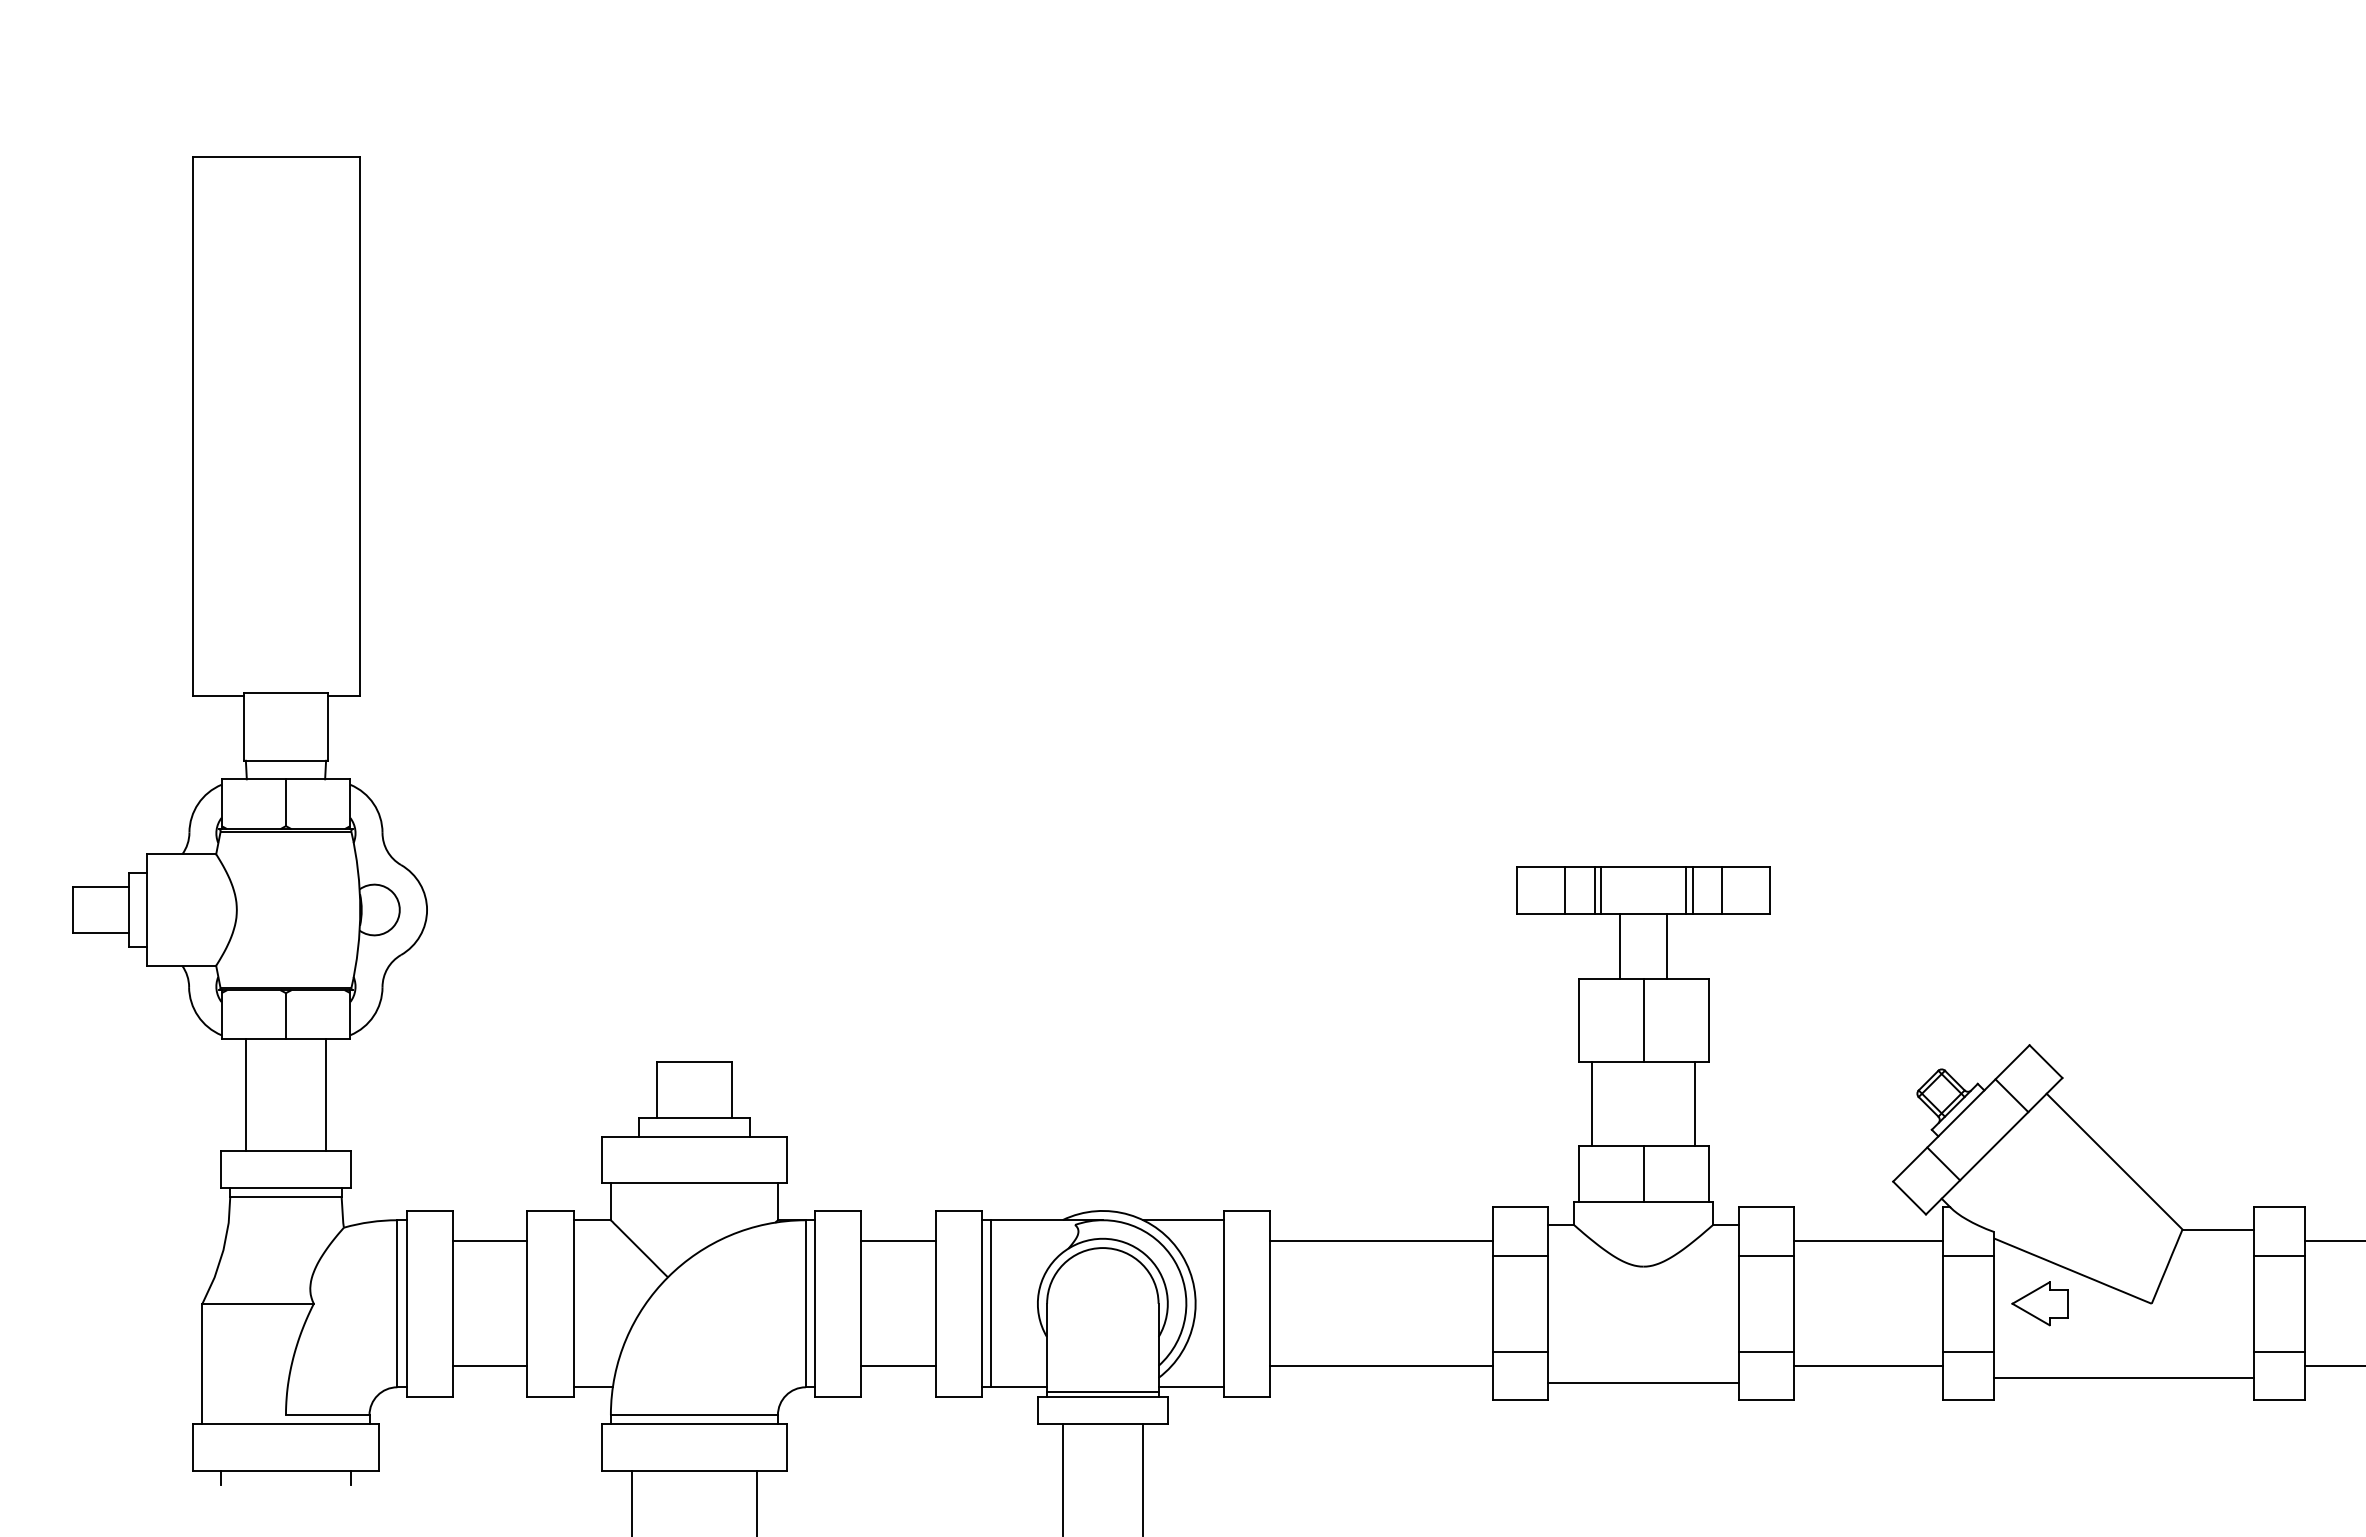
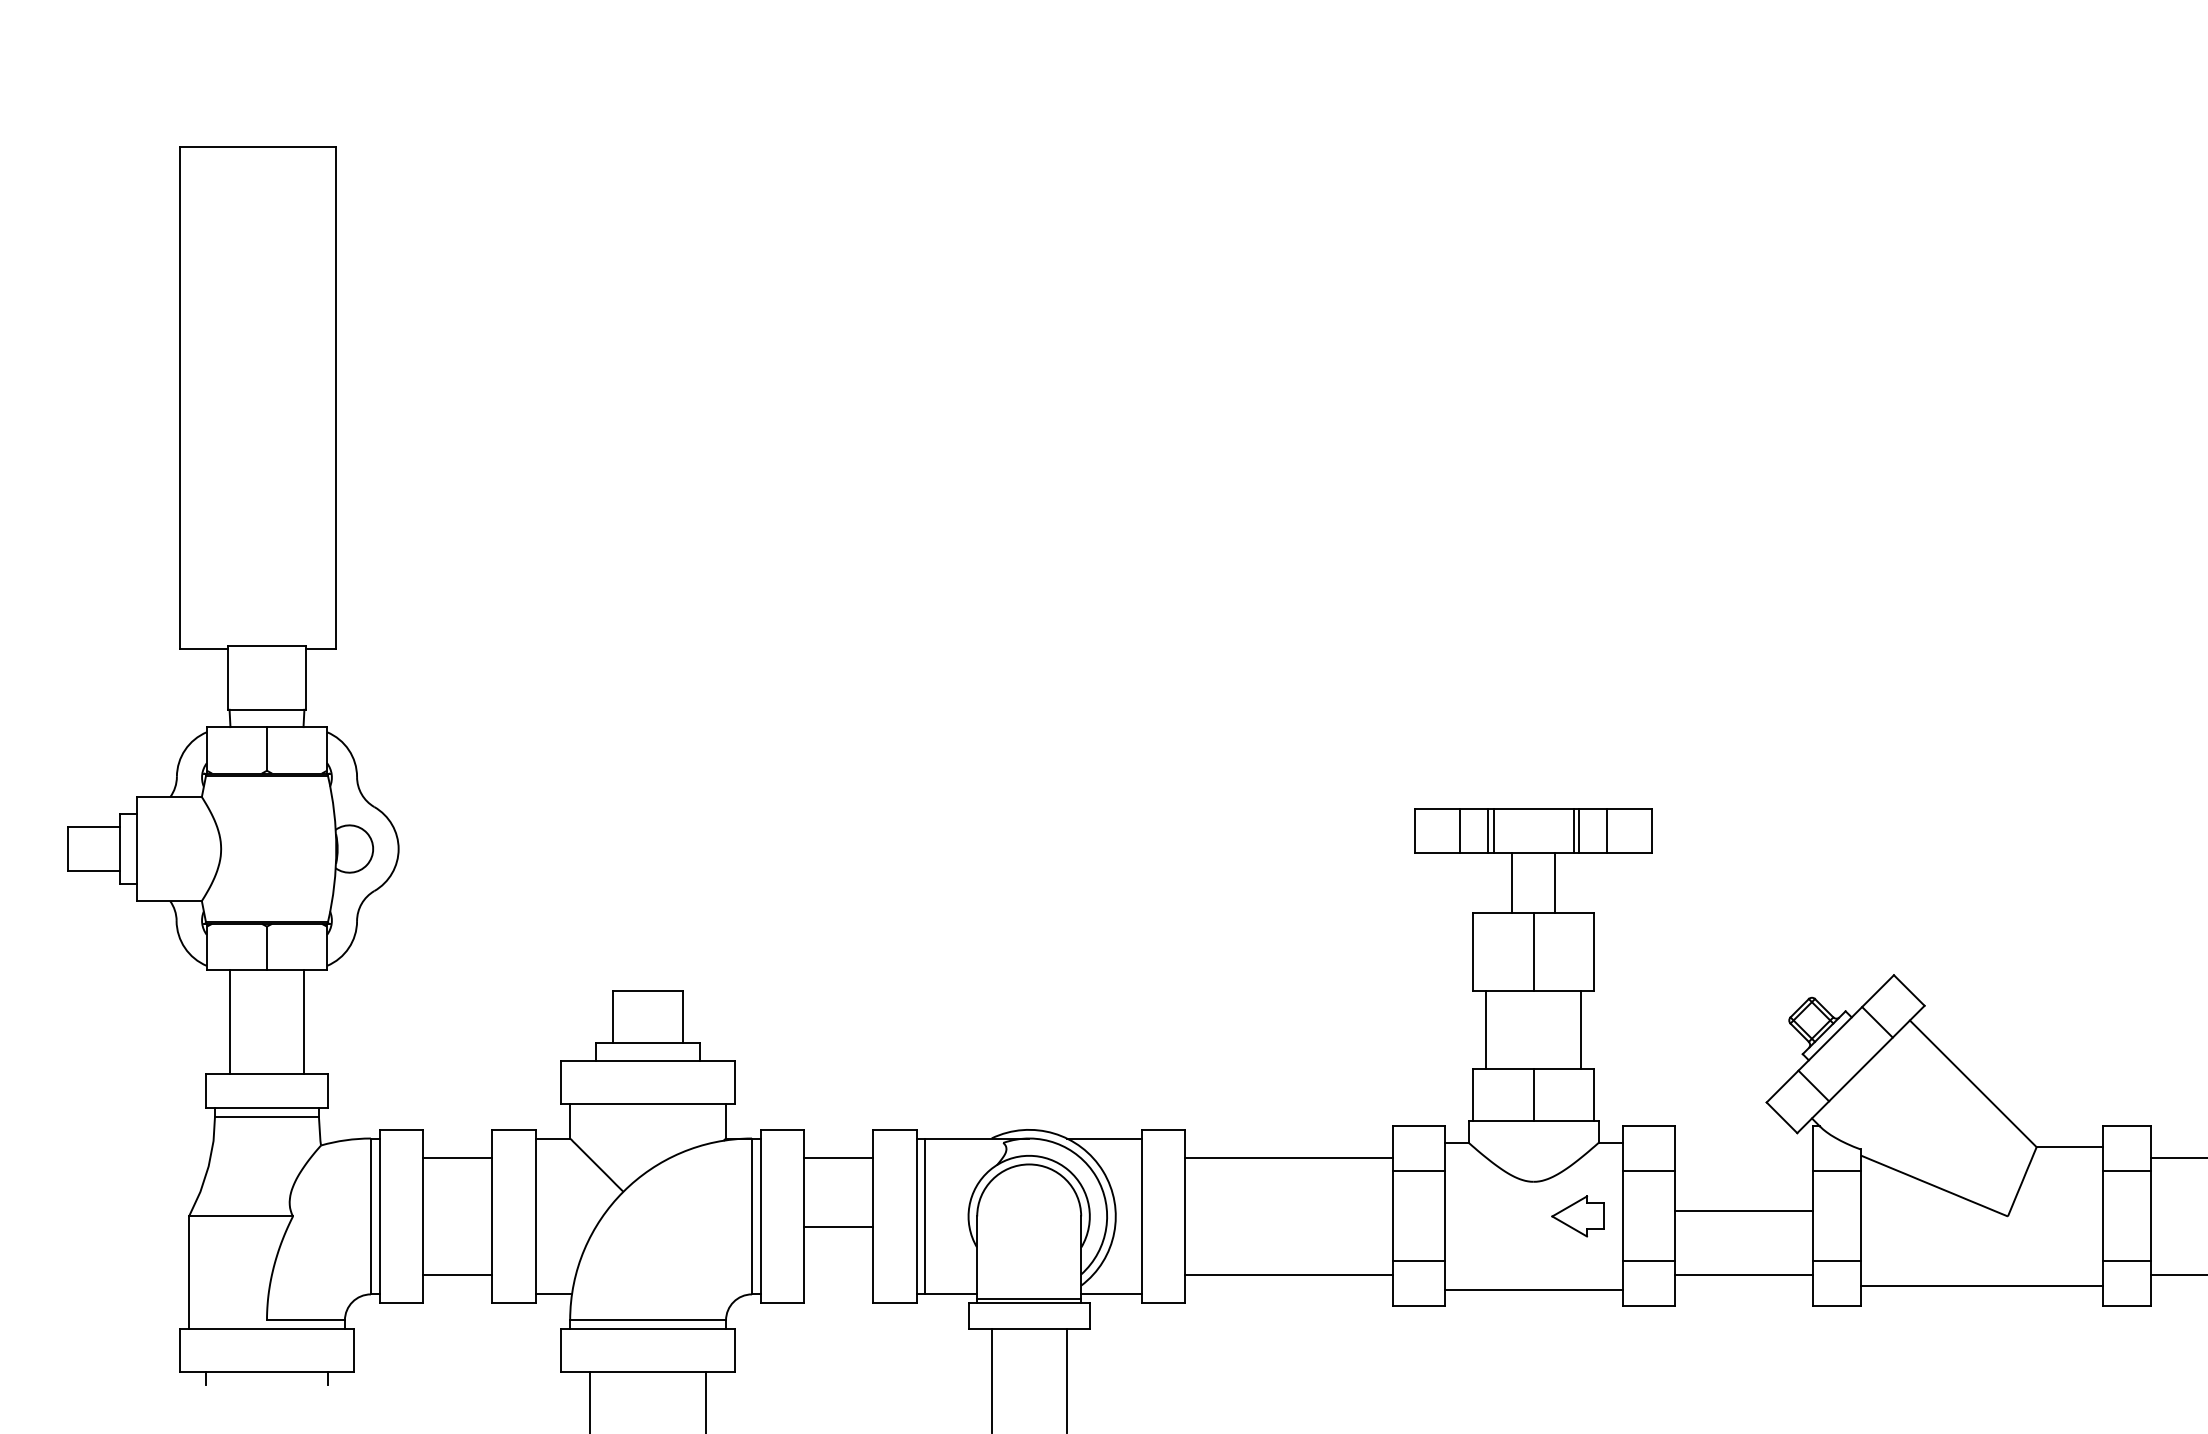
line: (1868, 1241) -> (1743, 1210), moved
part: (2039, 1303) -> (1577, 1216), moved
line: (898, 1366) -> (838, 1227), moved

